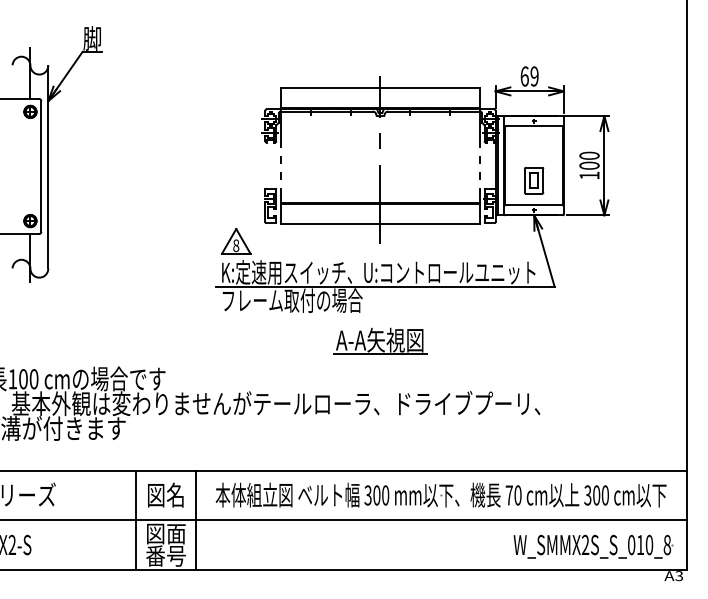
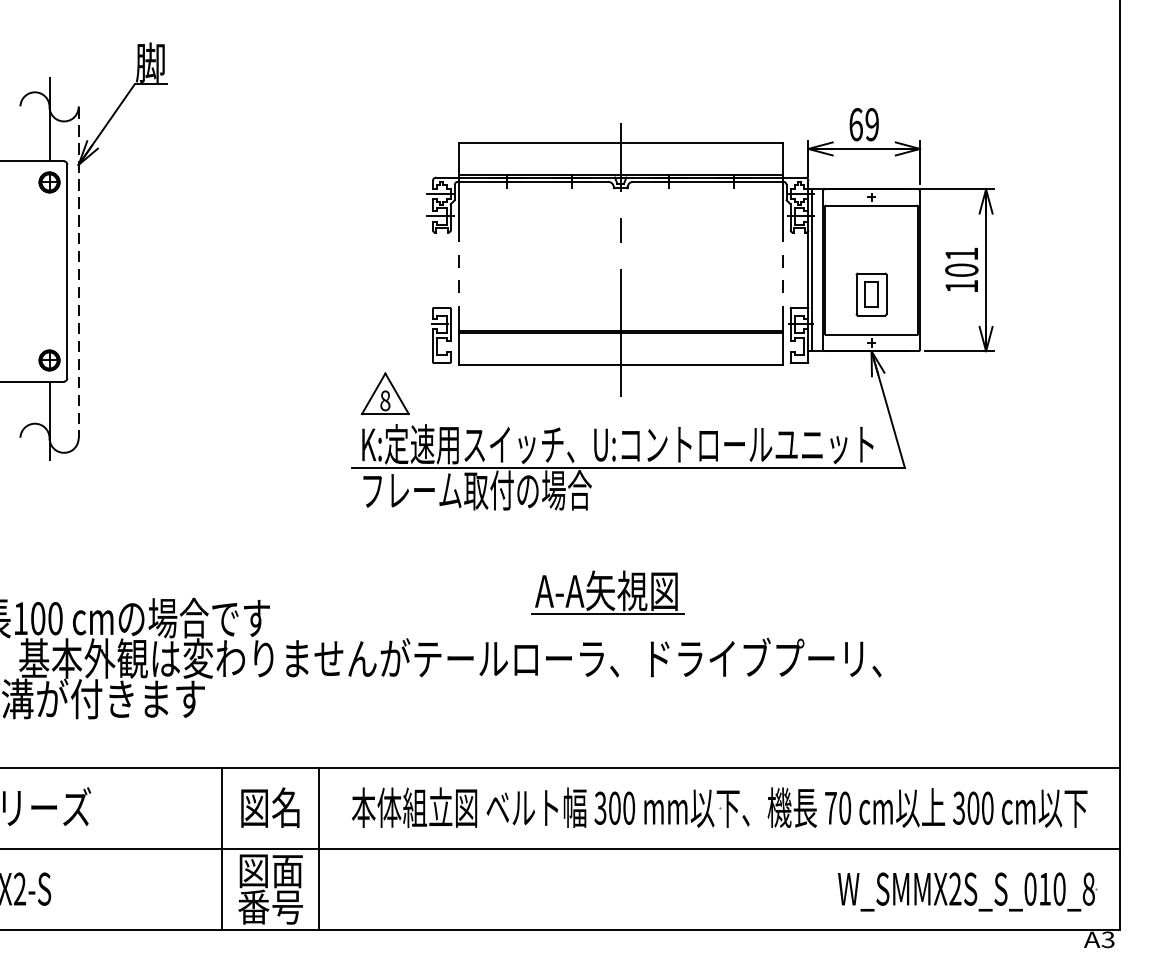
text: (589, 155) -> (961, 253), 100 -> 101
line: (48, 167) -> (79, 273), solid -> dashed
part: (380, 340) -> (607, 591), moved

